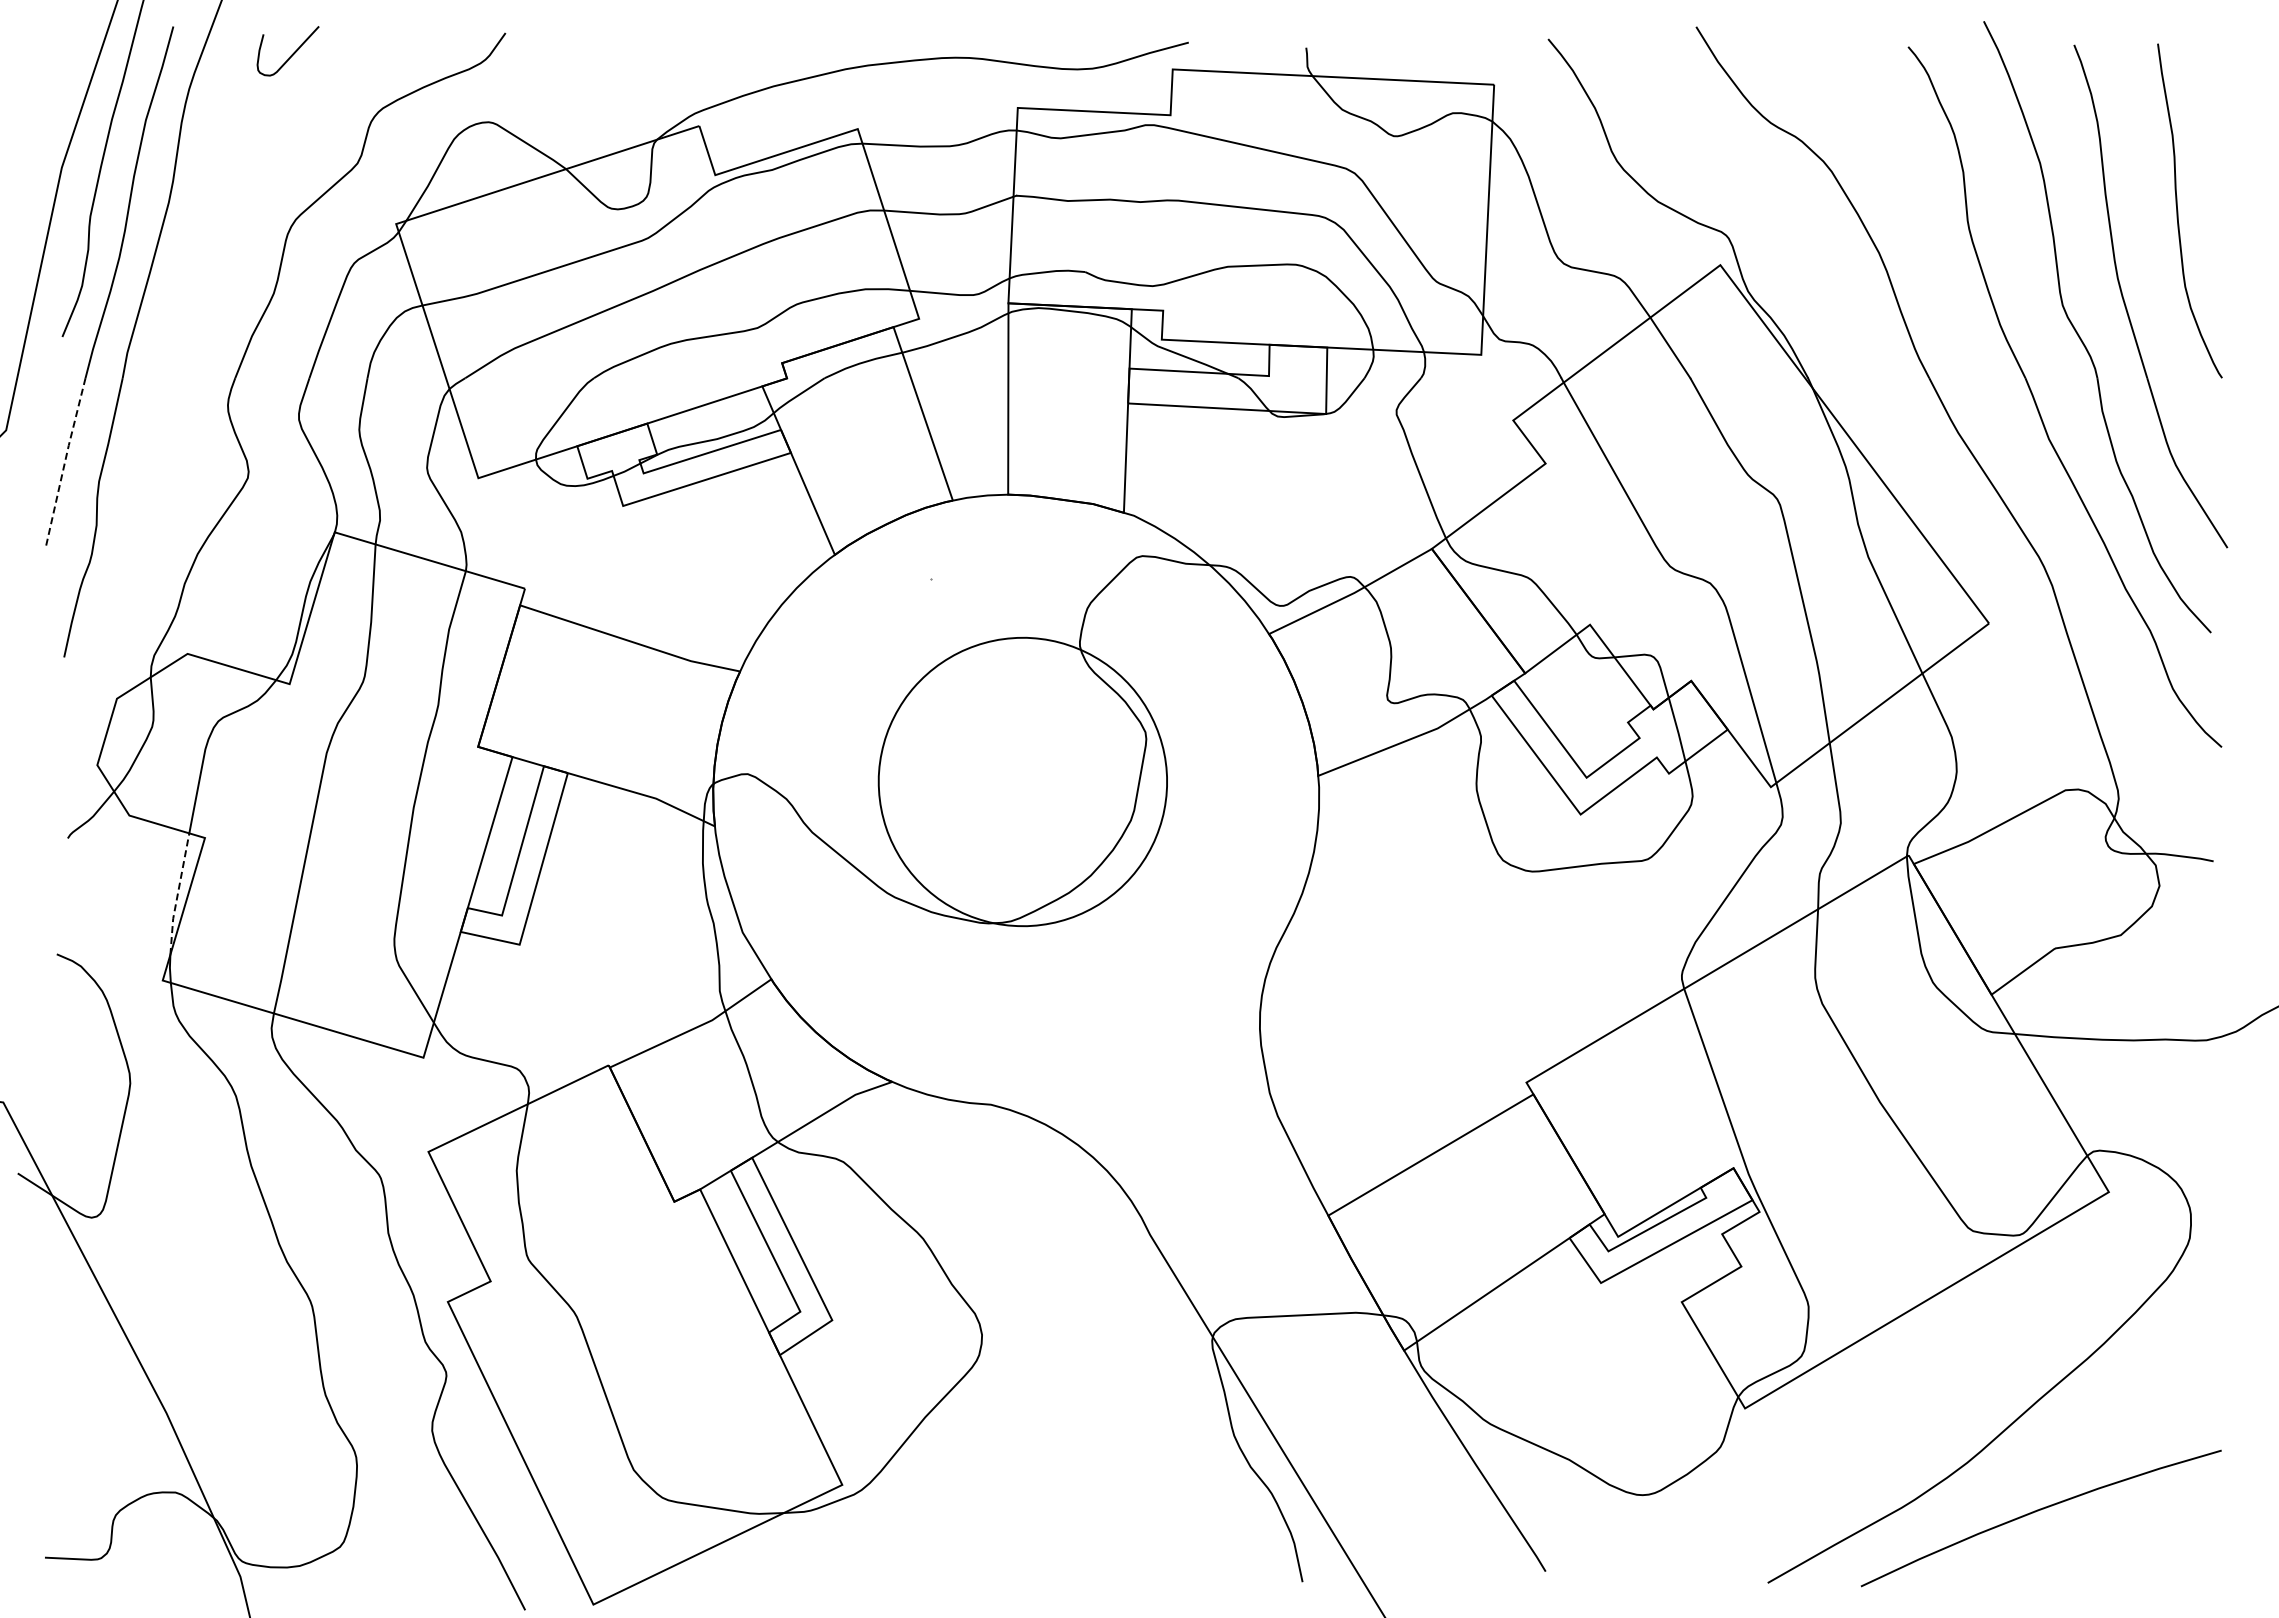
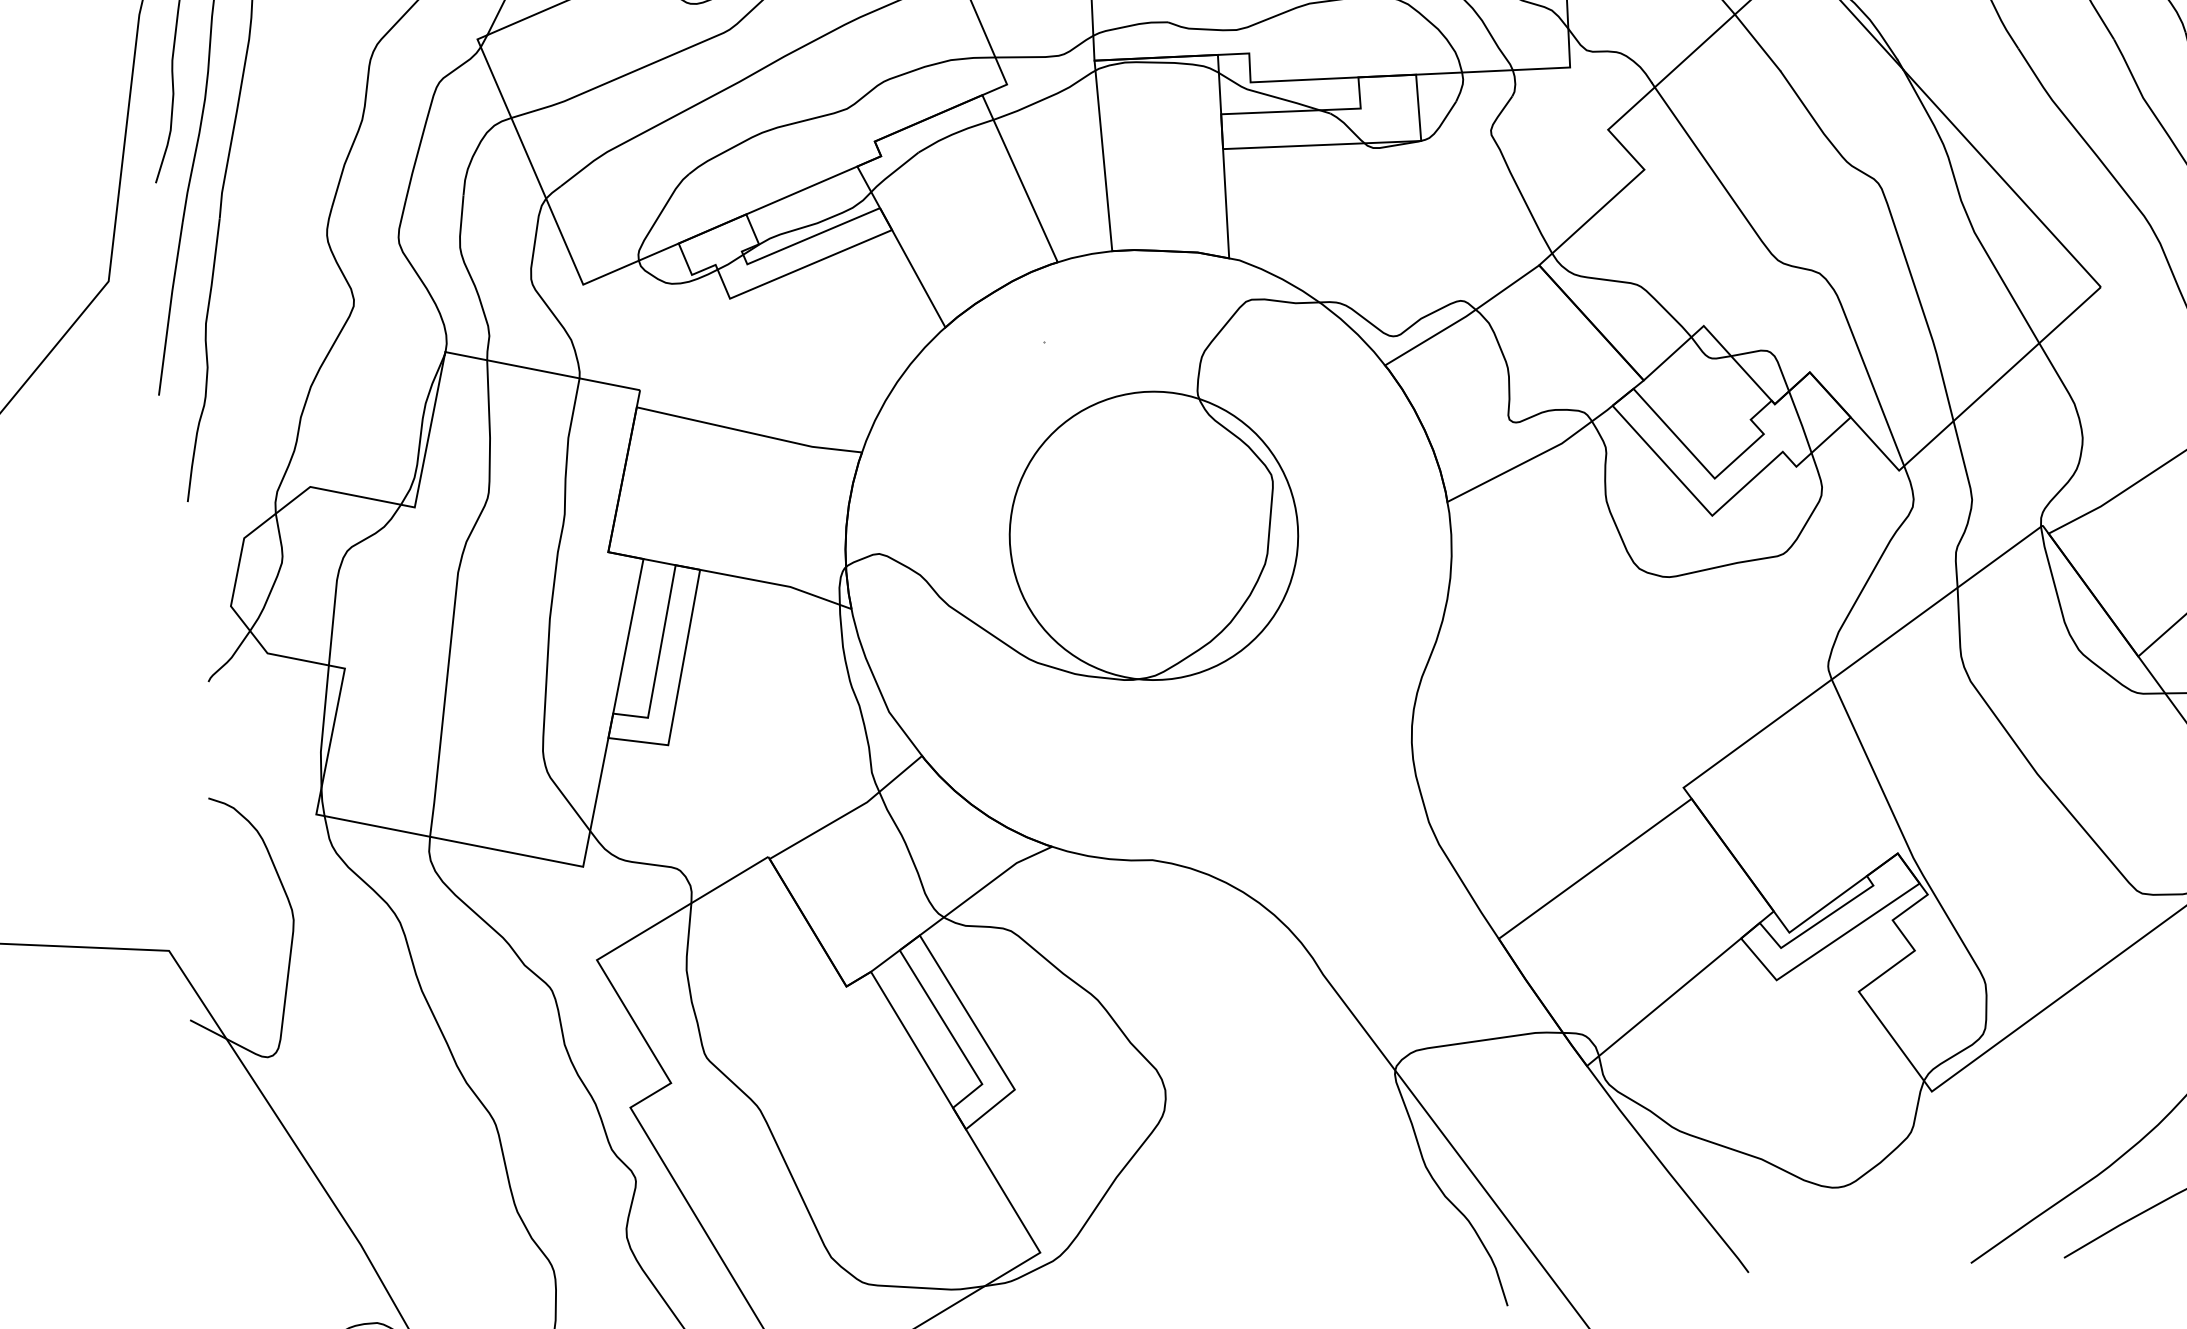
line: (64, 463) -> (169, 308), dashed -> solid
line: (177, 894) -> (322, 727), dashed -> solid

